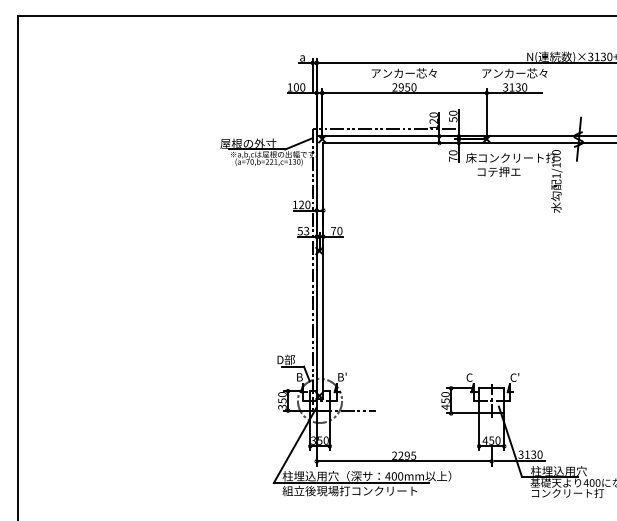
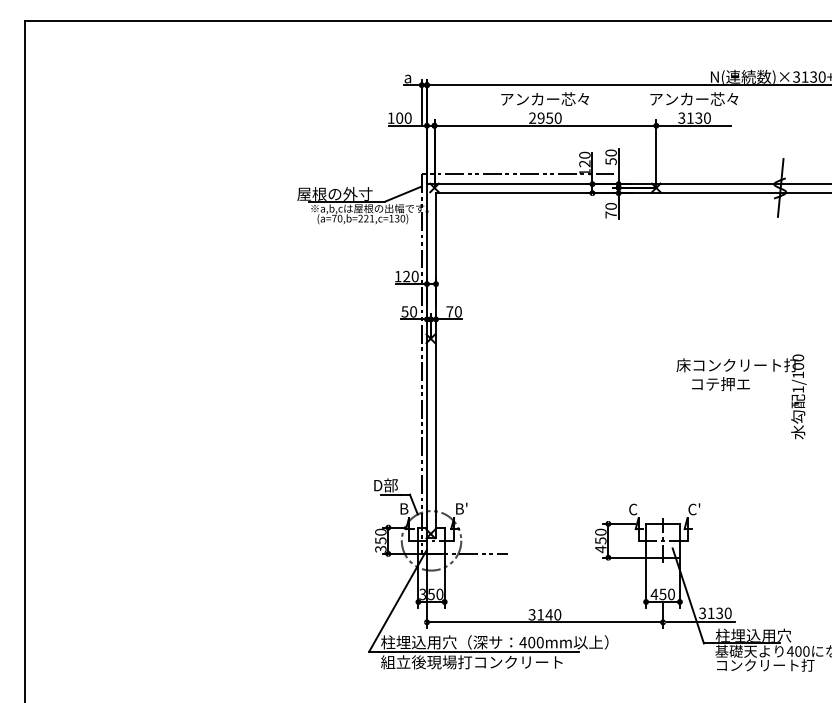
text: (514, 181) -> (741, 396), moved
text: (306, 230) -> (413, 311), 53 -> 50
text: (403, 455) -> (544, 614), 2295 -> 3140

